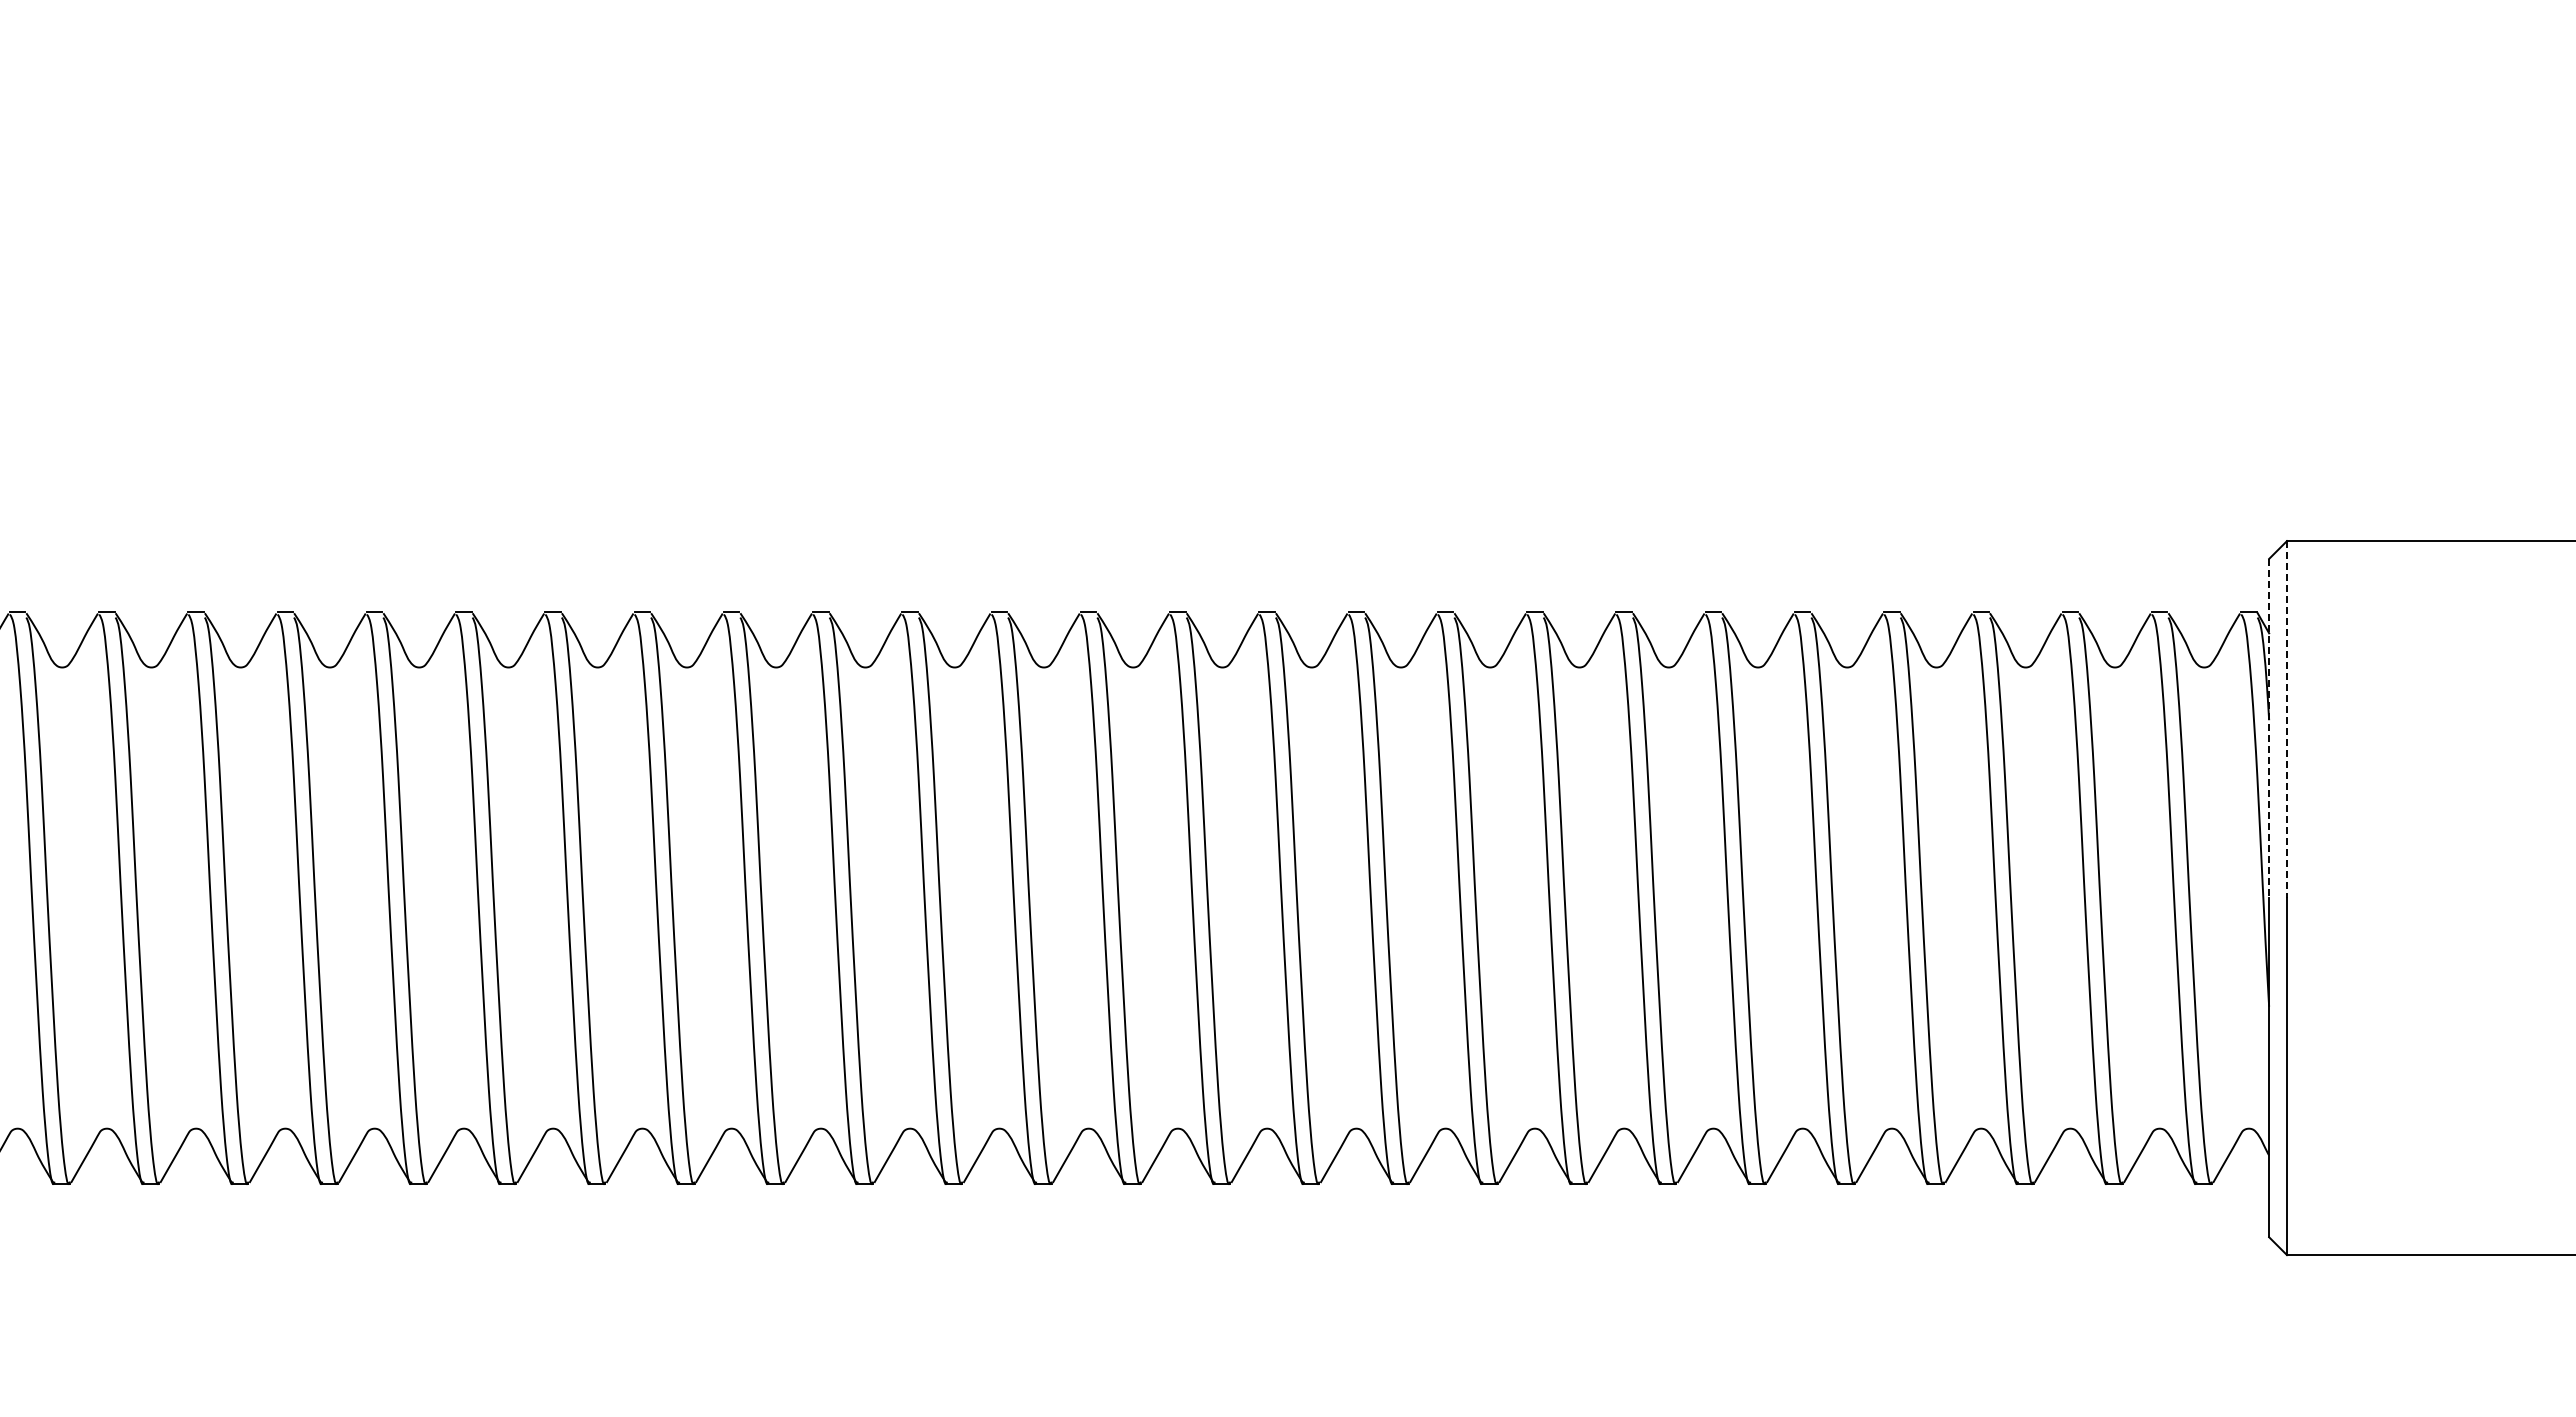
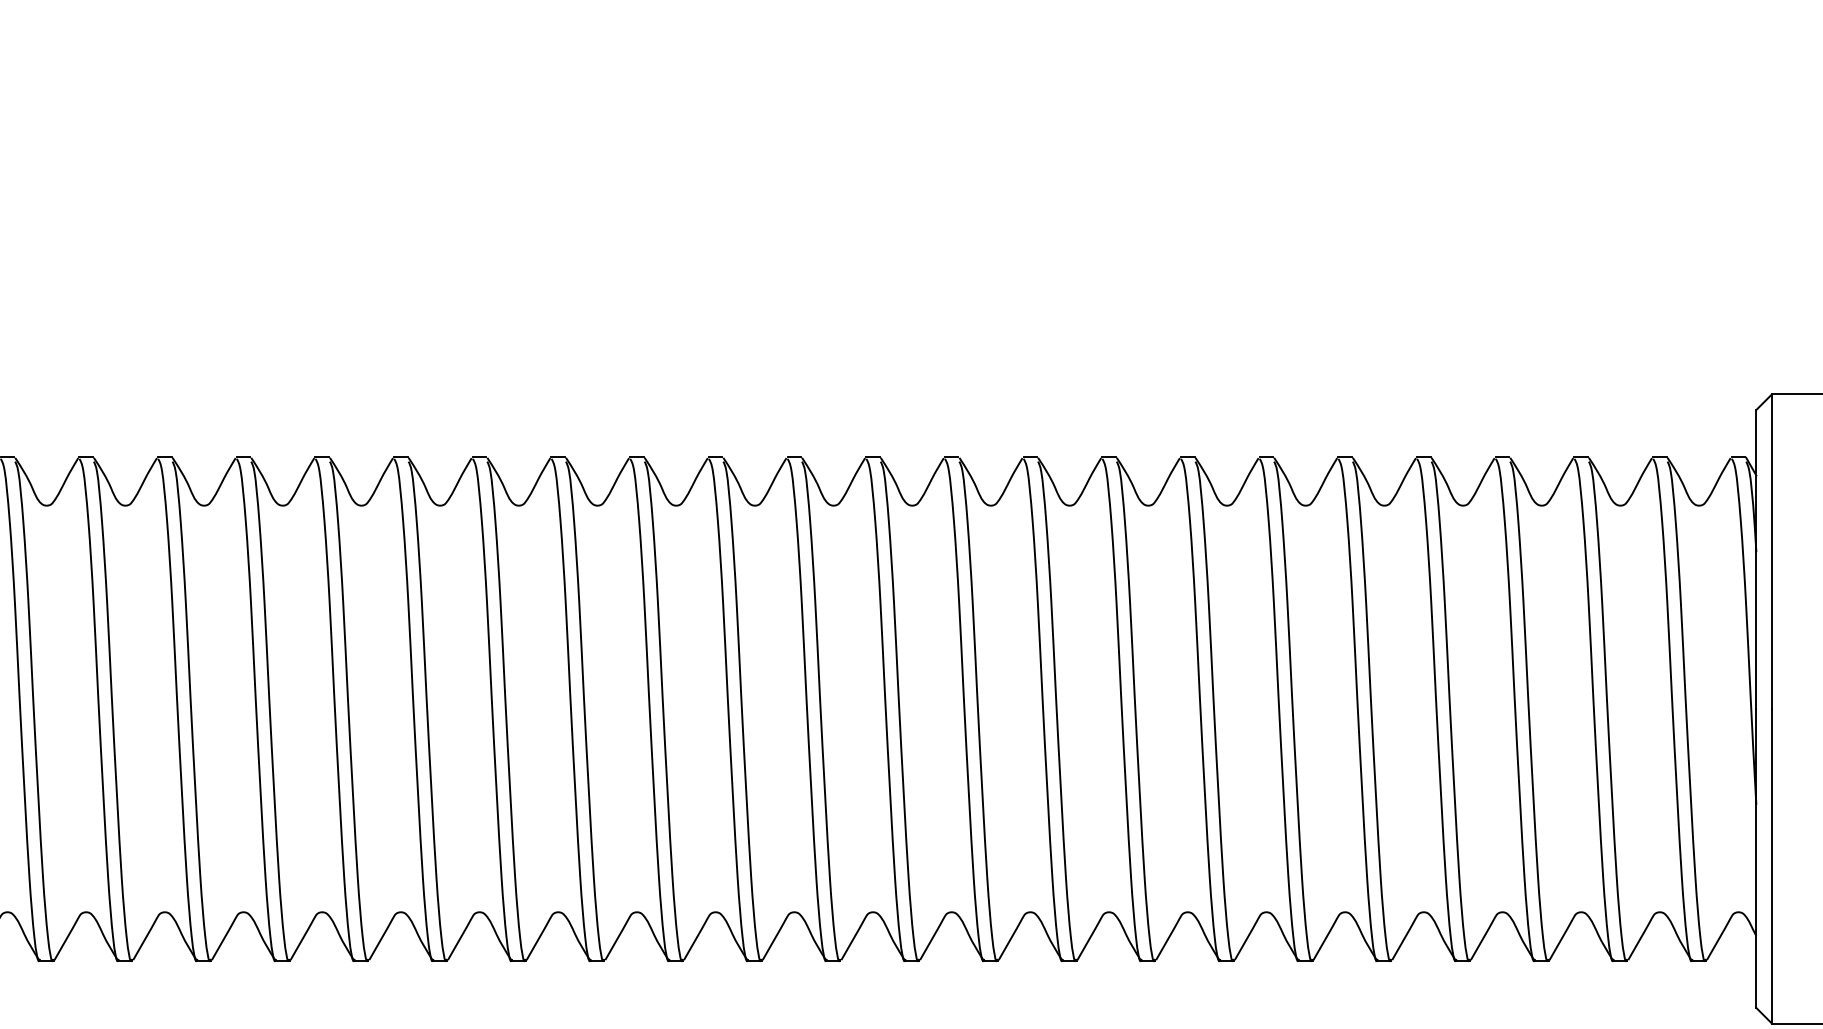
line: (2287, 719) -> (1772, 551), dashed -> solid
line: (2269, 728) -> (1756, 559), dashed -> solid

